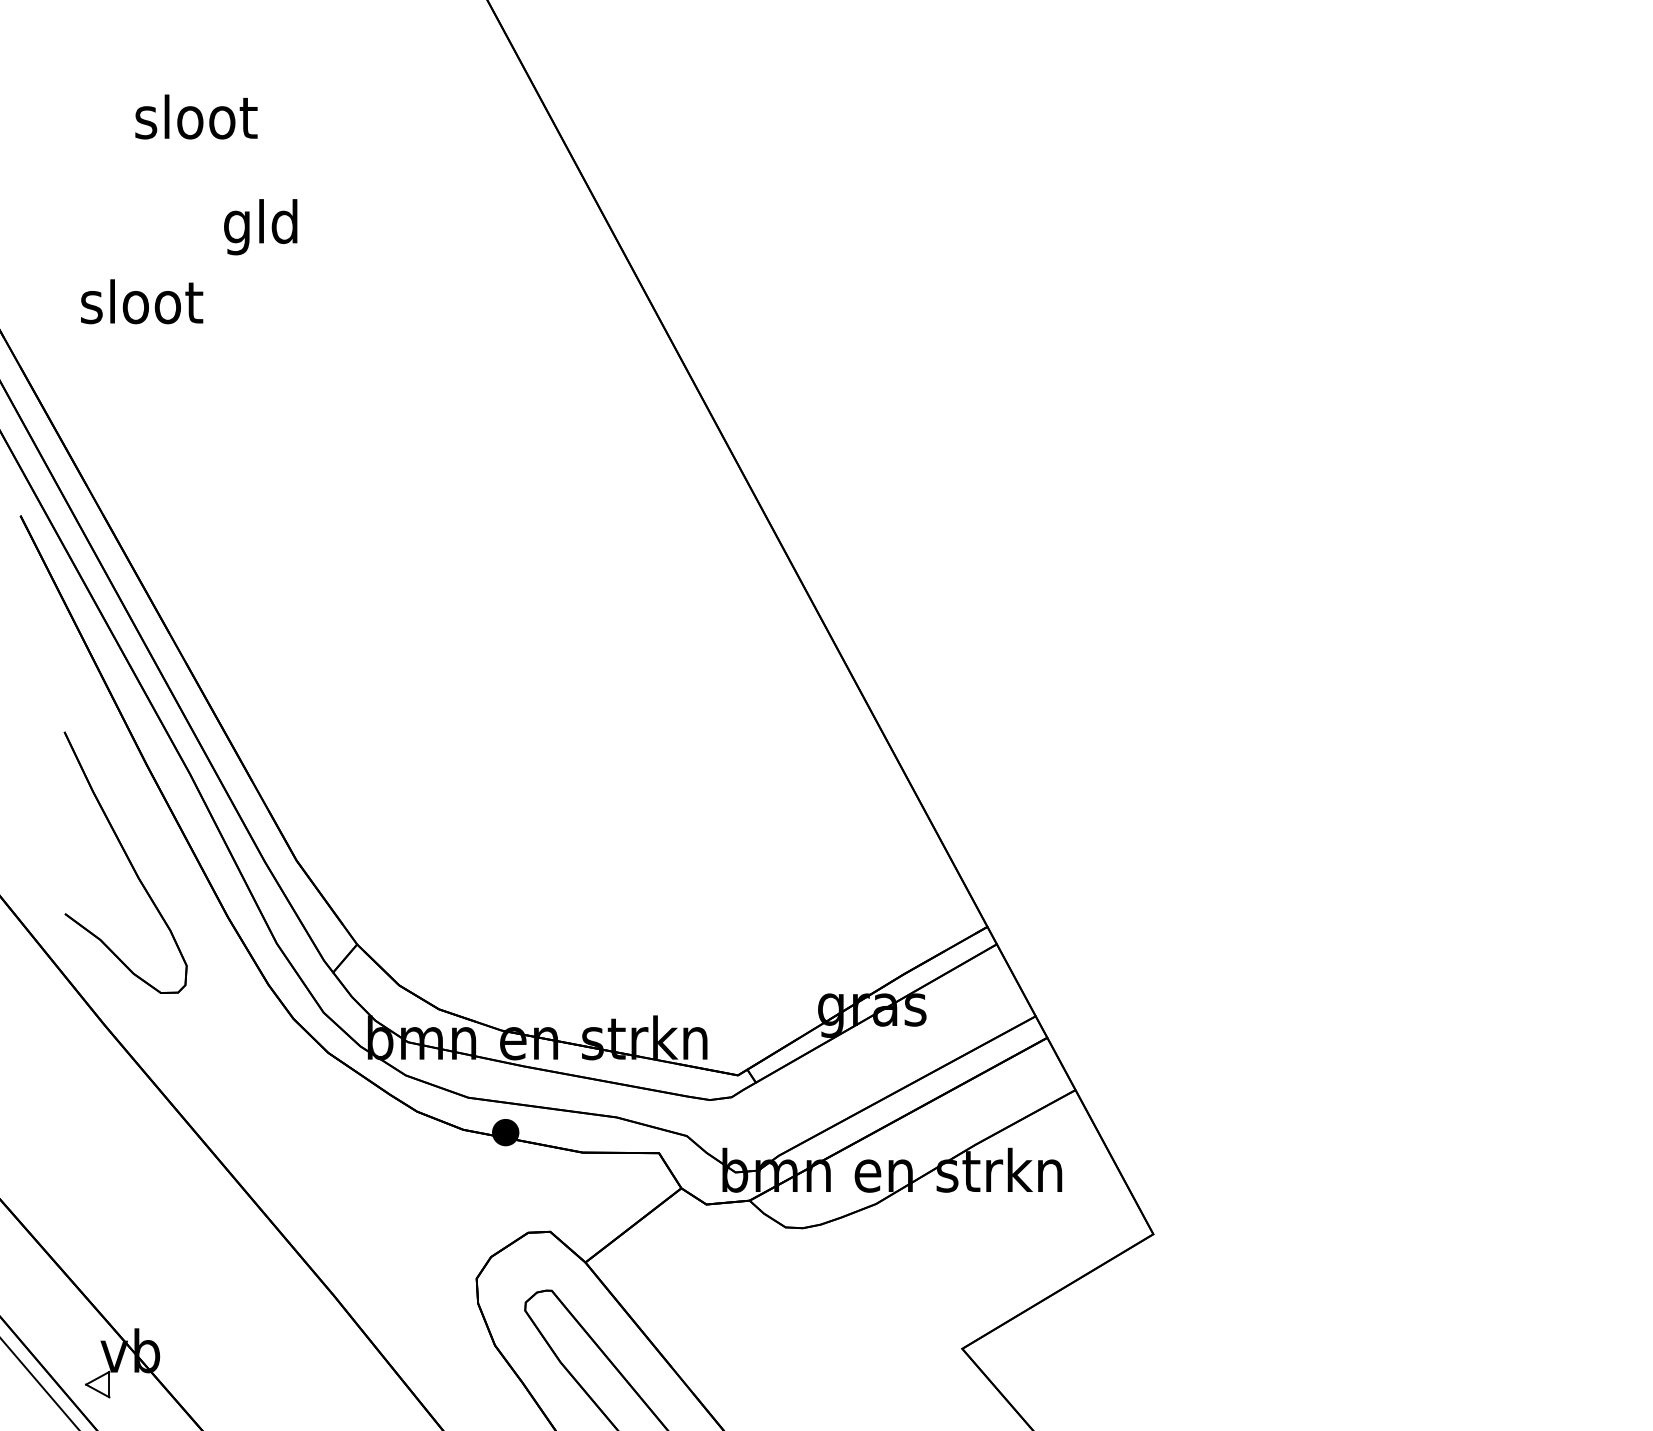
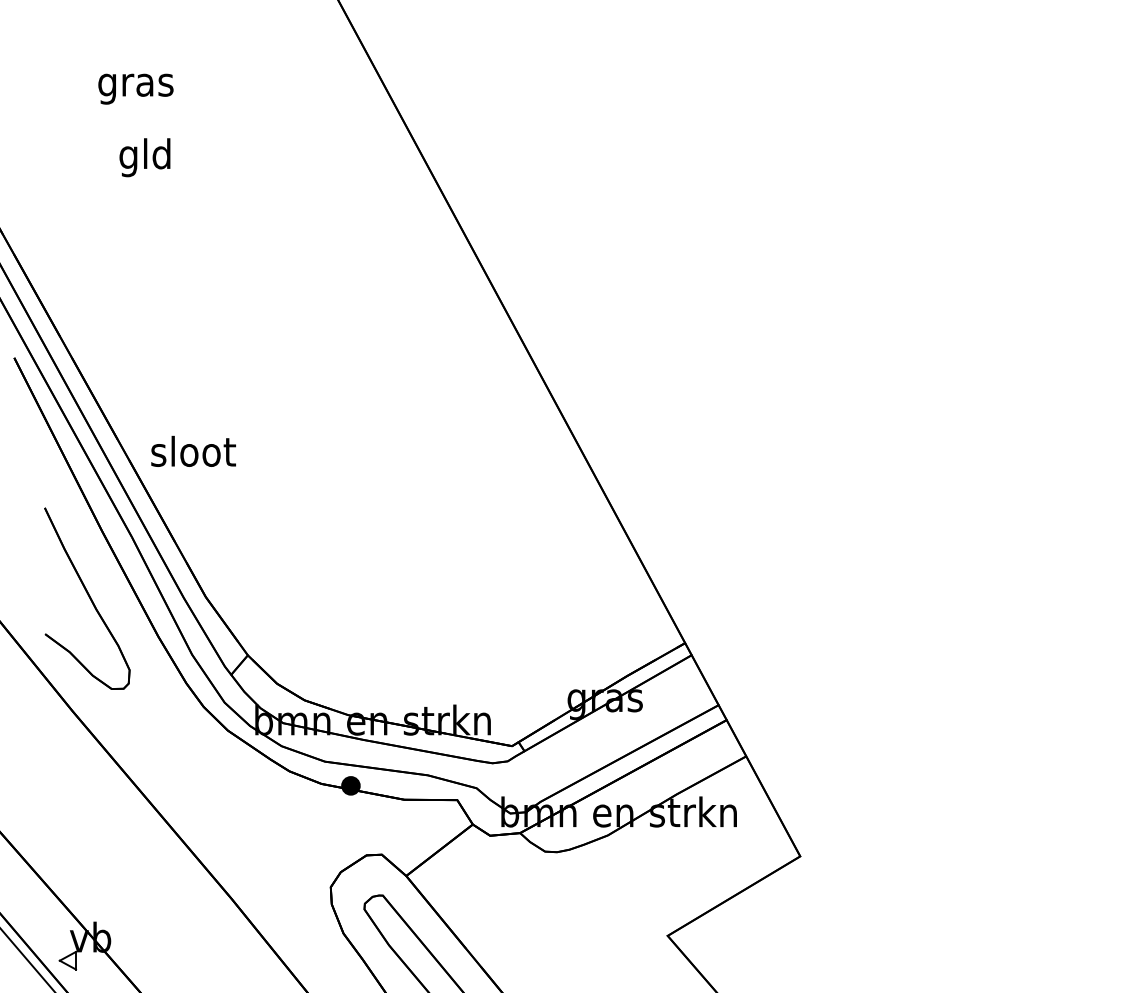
text: (196, 121) -> (136, 84), sloot -> gras
text: (260, 226) -> (144, 157), moved
text: (141, 300) -> (193, 450), moved

